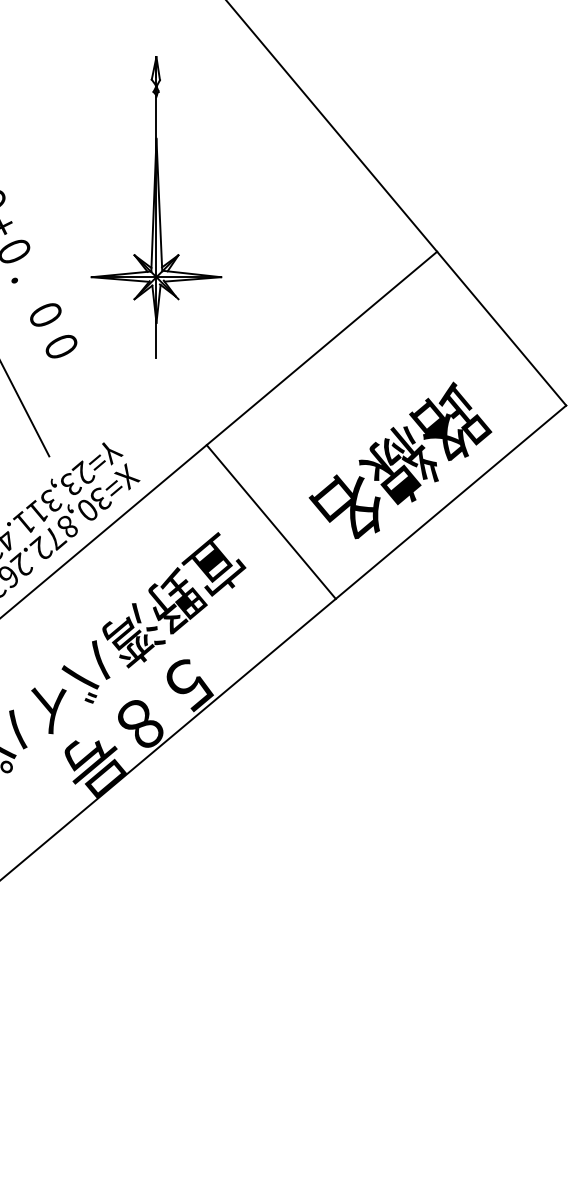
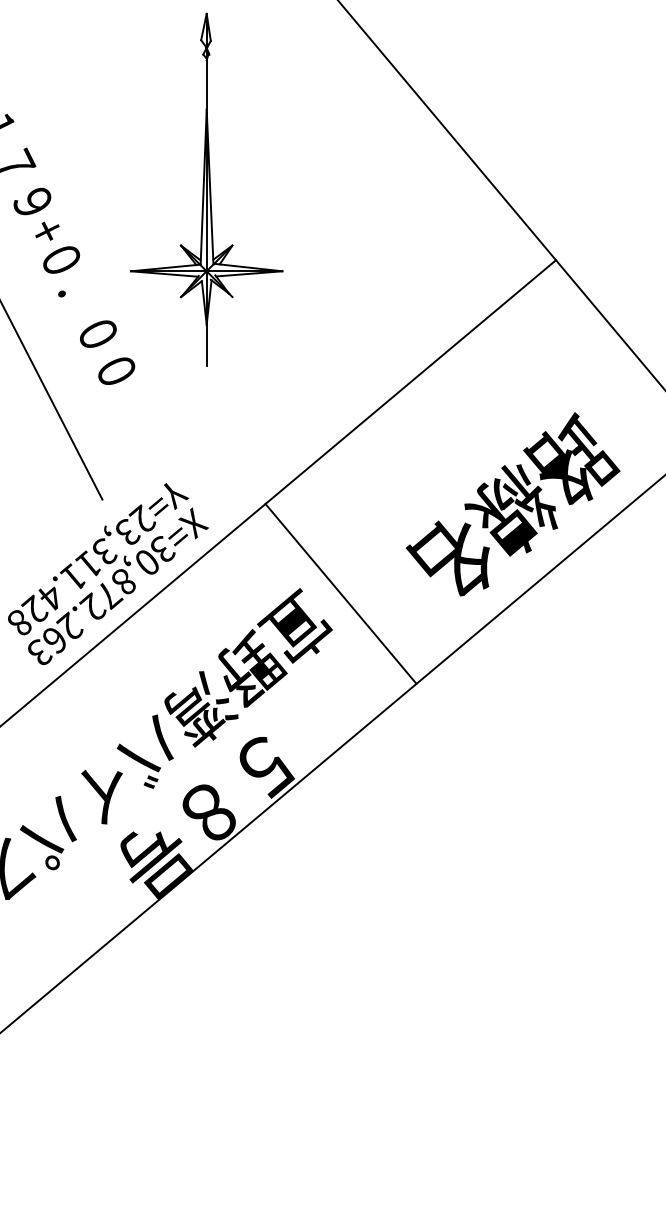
part: (156, 207) -> (206, 189), moved
line: (270, 522) -> (340, 594), moved

